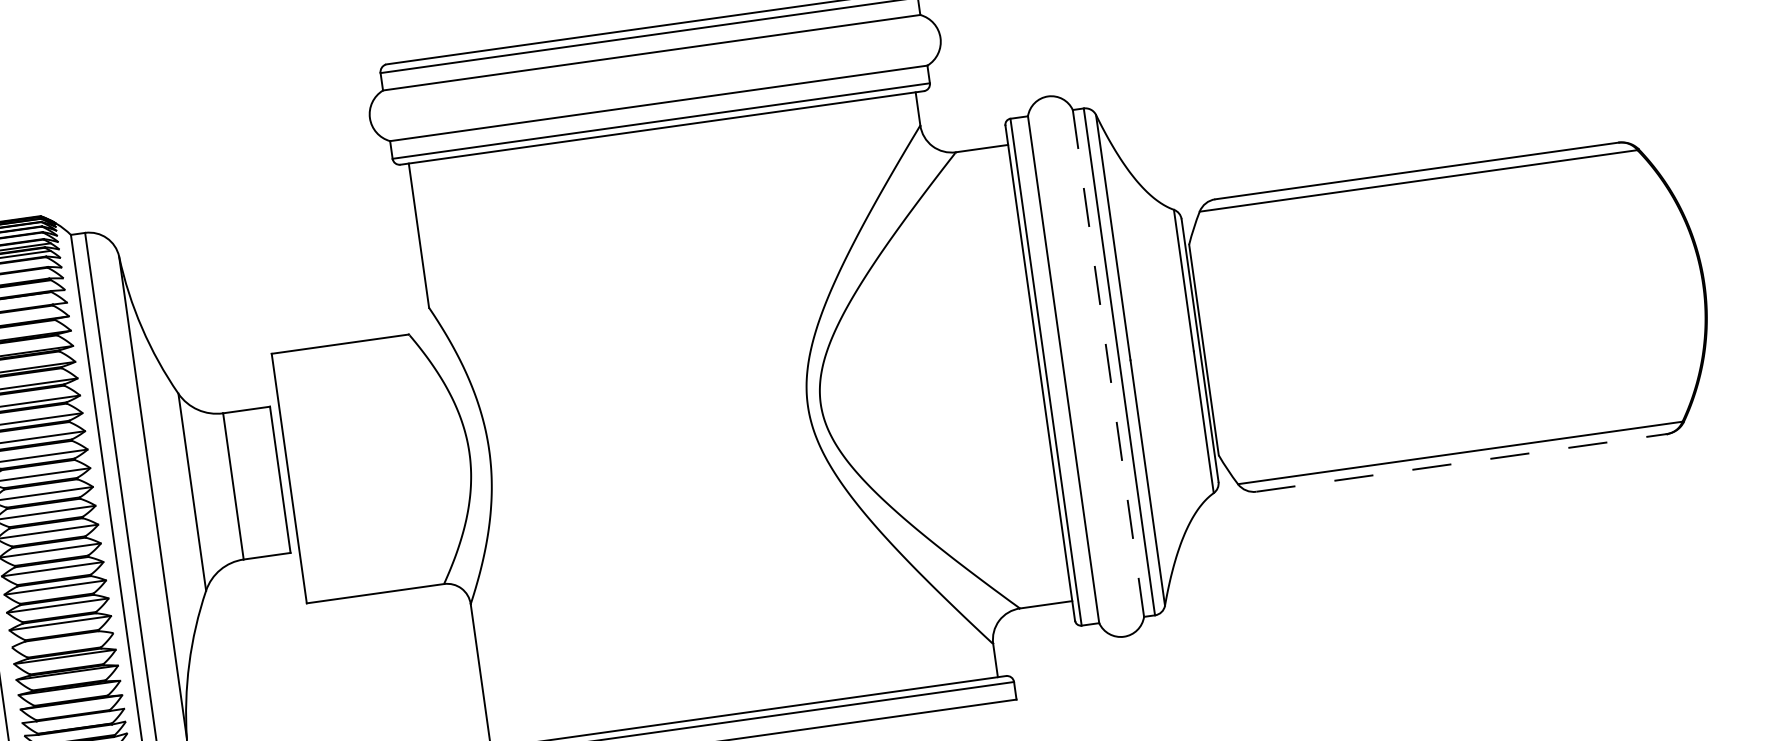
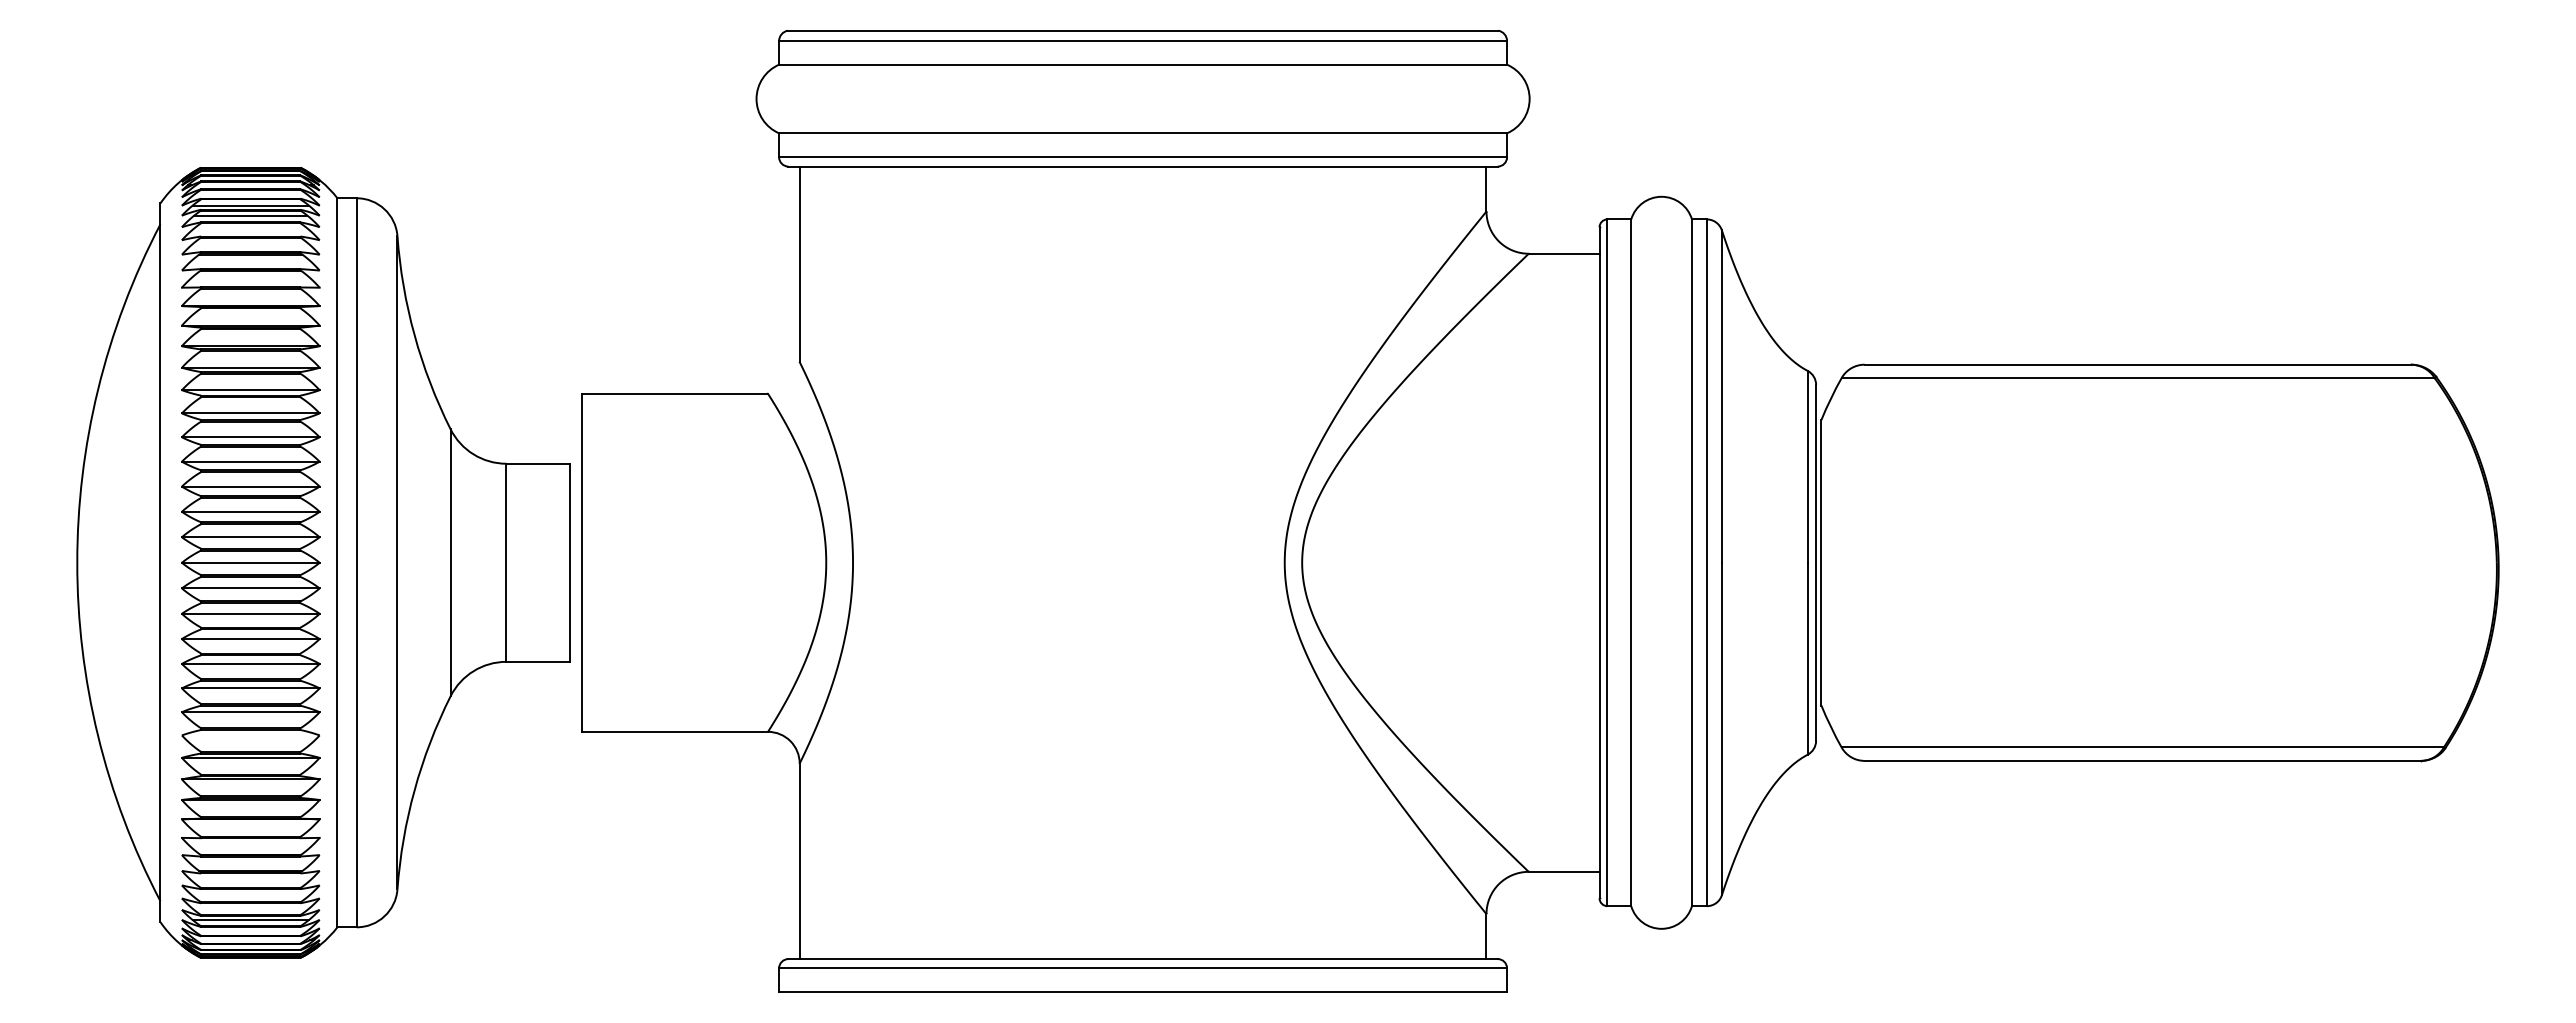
line: (1108, 363) -> (1691, 562), dashed -> solid
line: (1461, 462) -> (2142, 760), dashed -> solid

